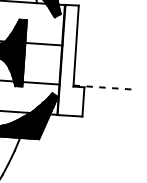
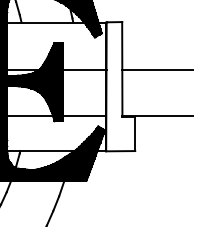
line: (106, 48) -> (157, 69), added
line: (104, 87) -> (158, 115), dashed -> solid

